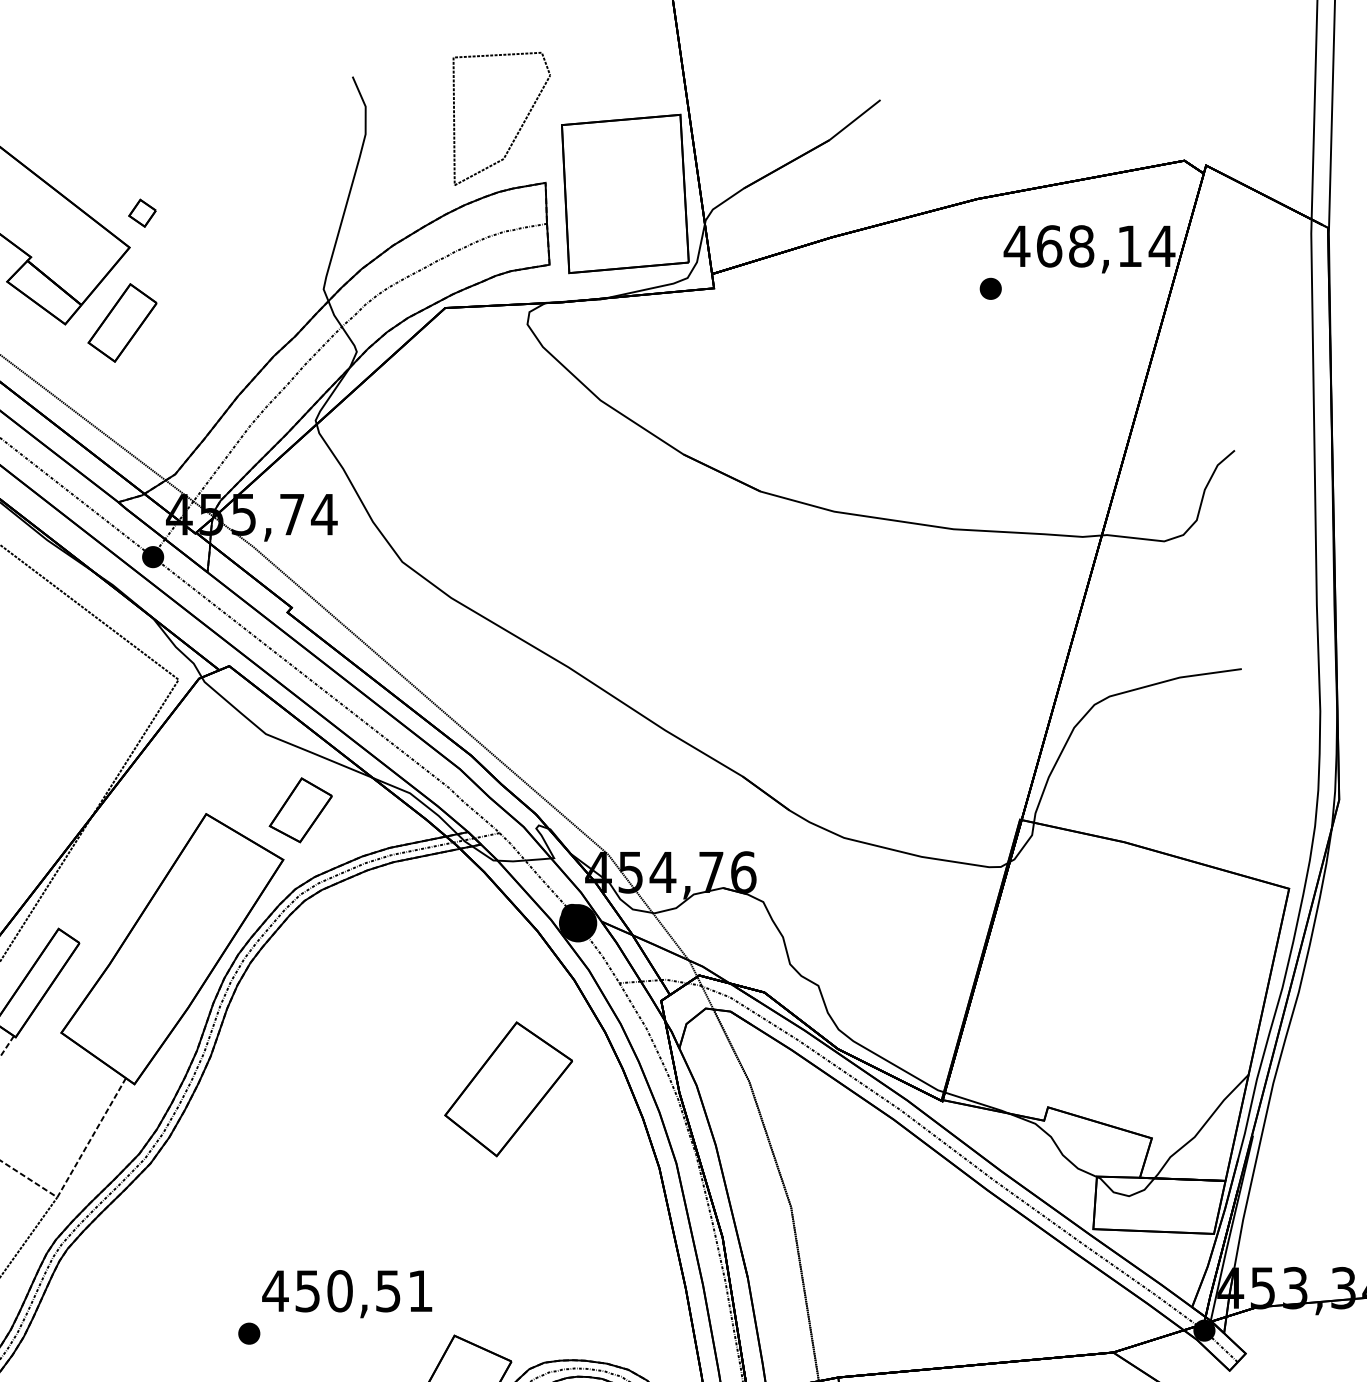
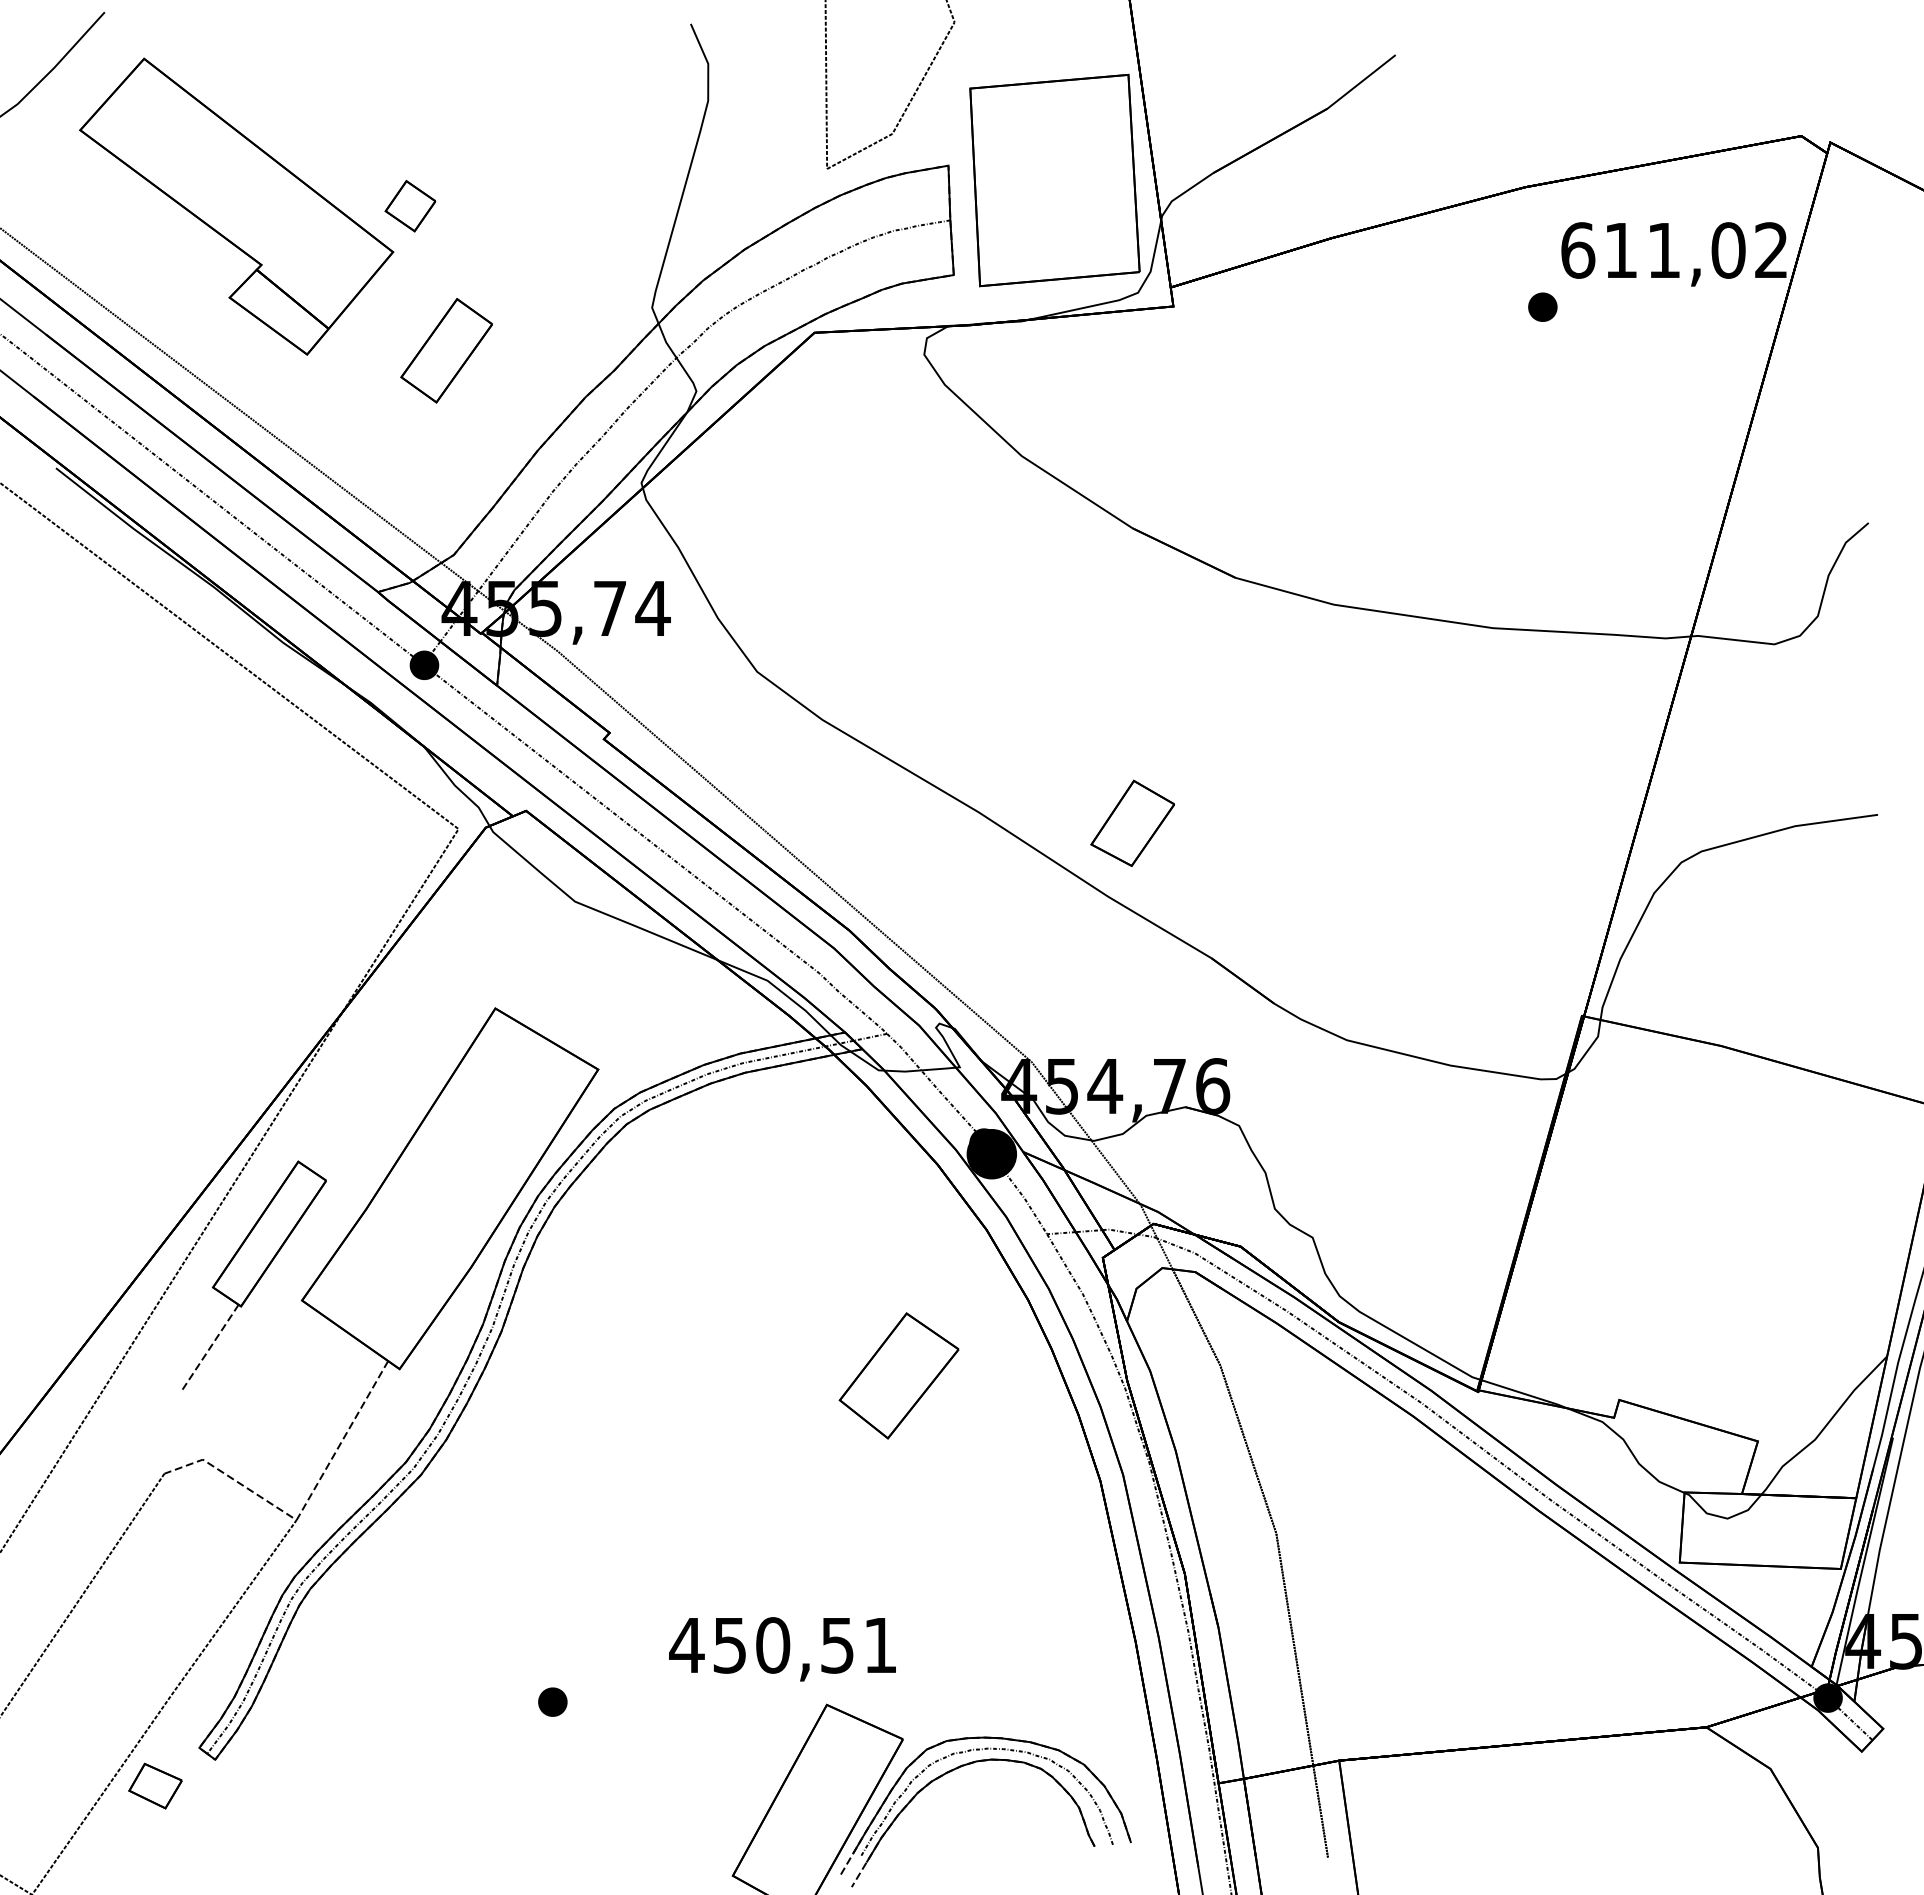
part: (141, 213) -> (409, 206), size x1.4
text: (1089, 246) -> (1674, 250), 468,14 -> 611,02
part: (122, 322) -> (446, 350), moved
part: (300, 809) -> (1132, 822), moved
part: (508, 1089) -> (898, 1375), size x0.7
text: (347, 1294) -> (782, 1649), moved

